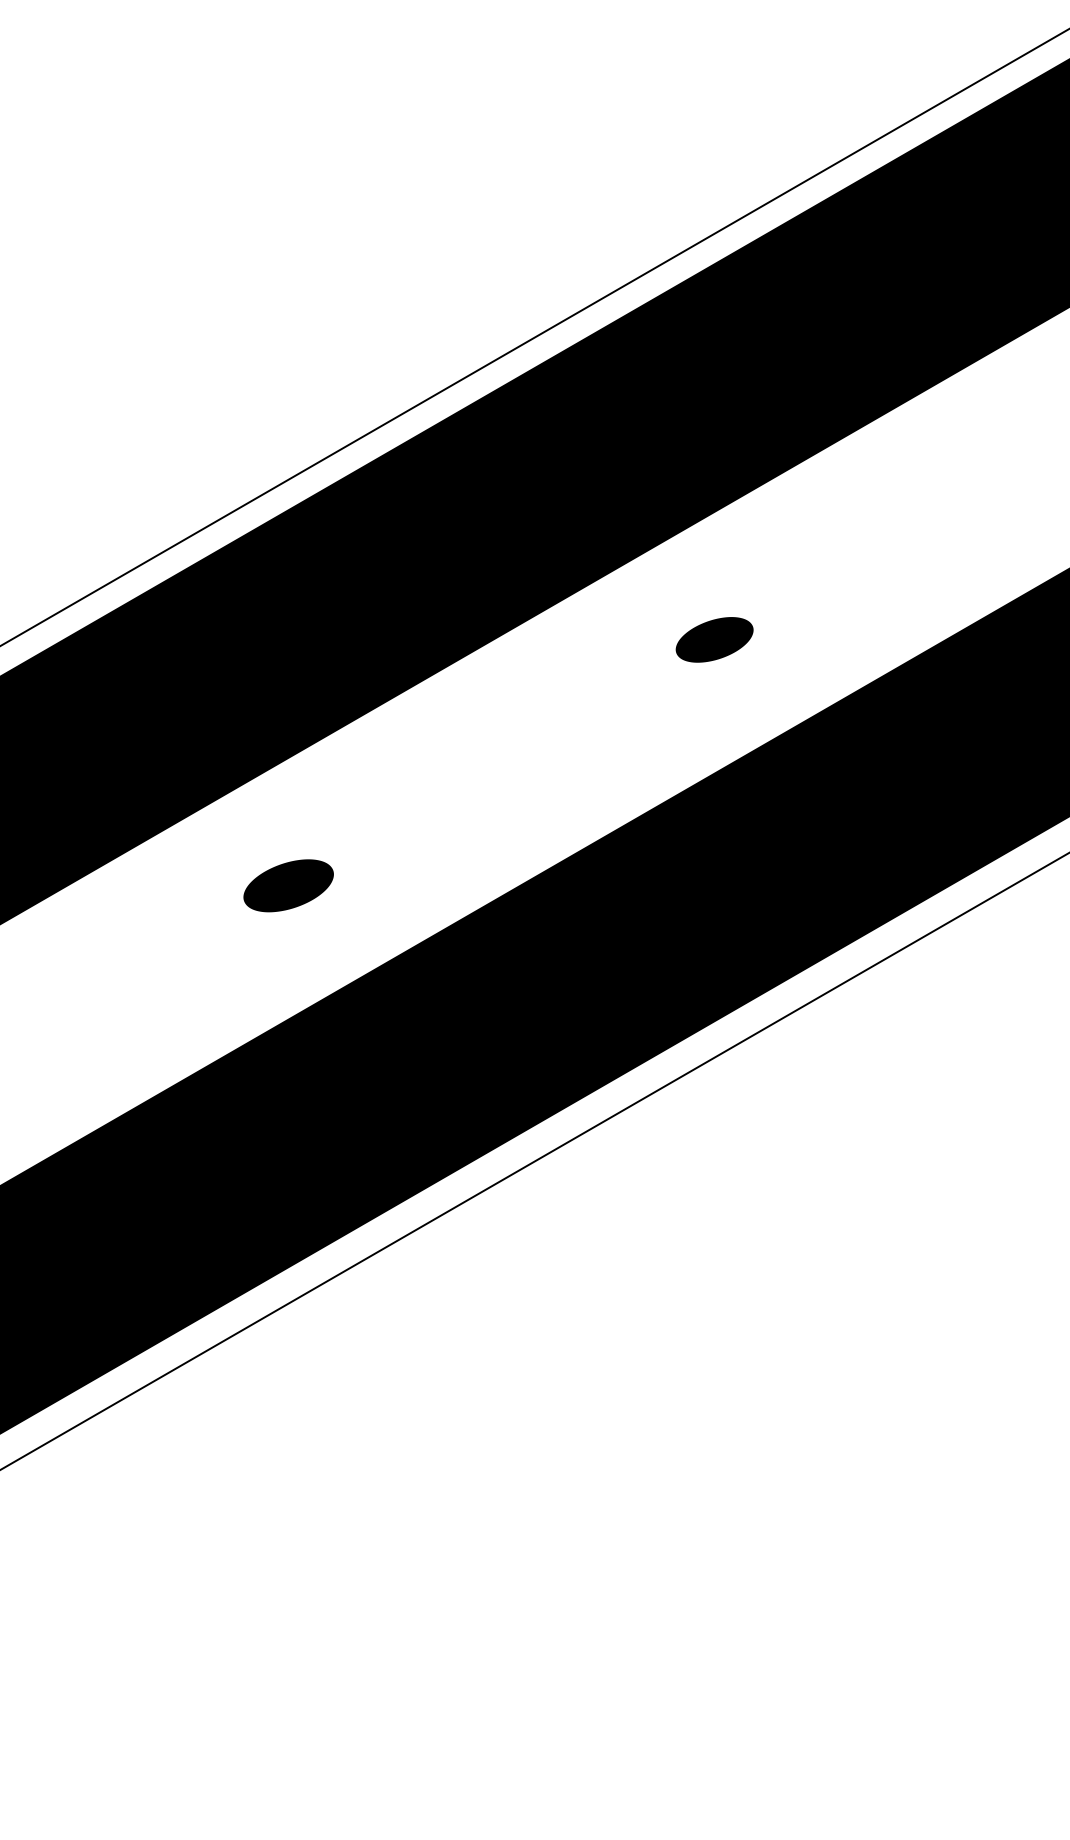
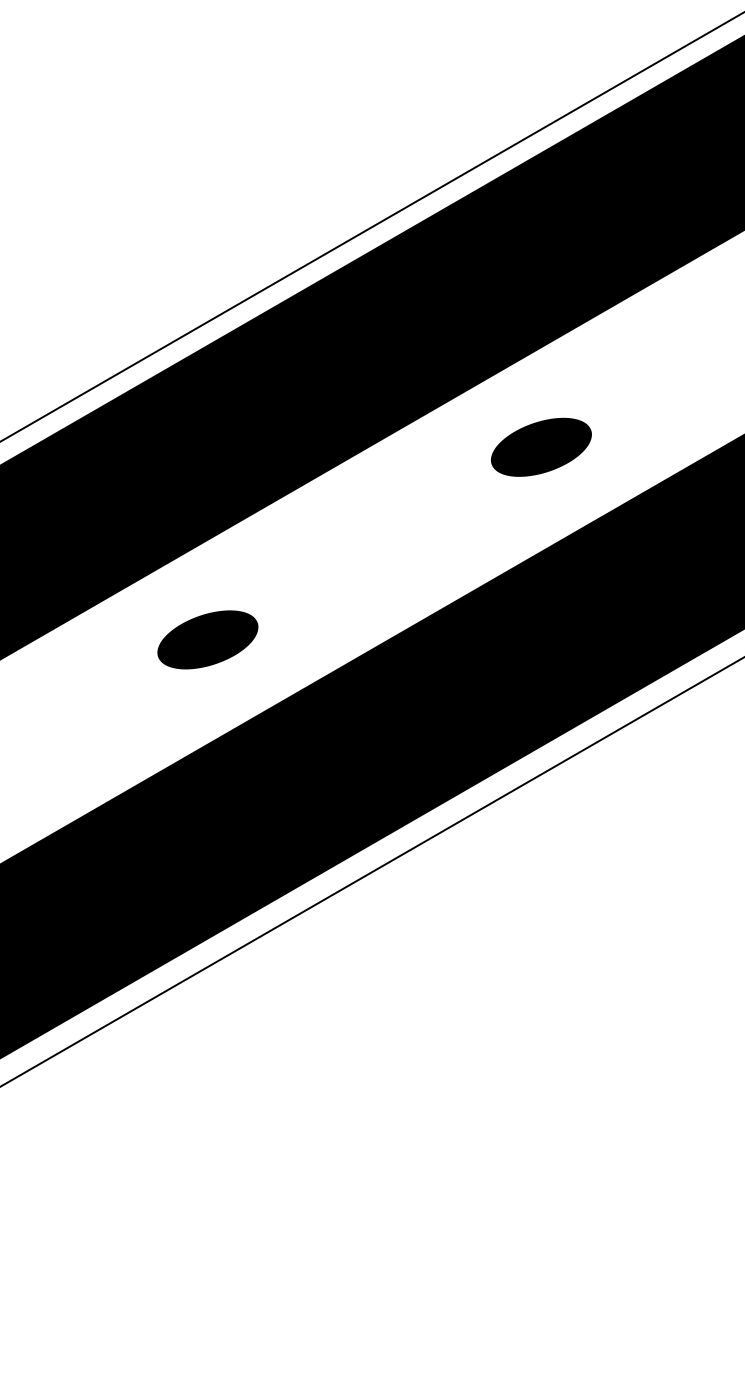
part: (714, 639) -> (541, 447), size x1.67
part: (288, 885) -> (207, 639), size x1.43

